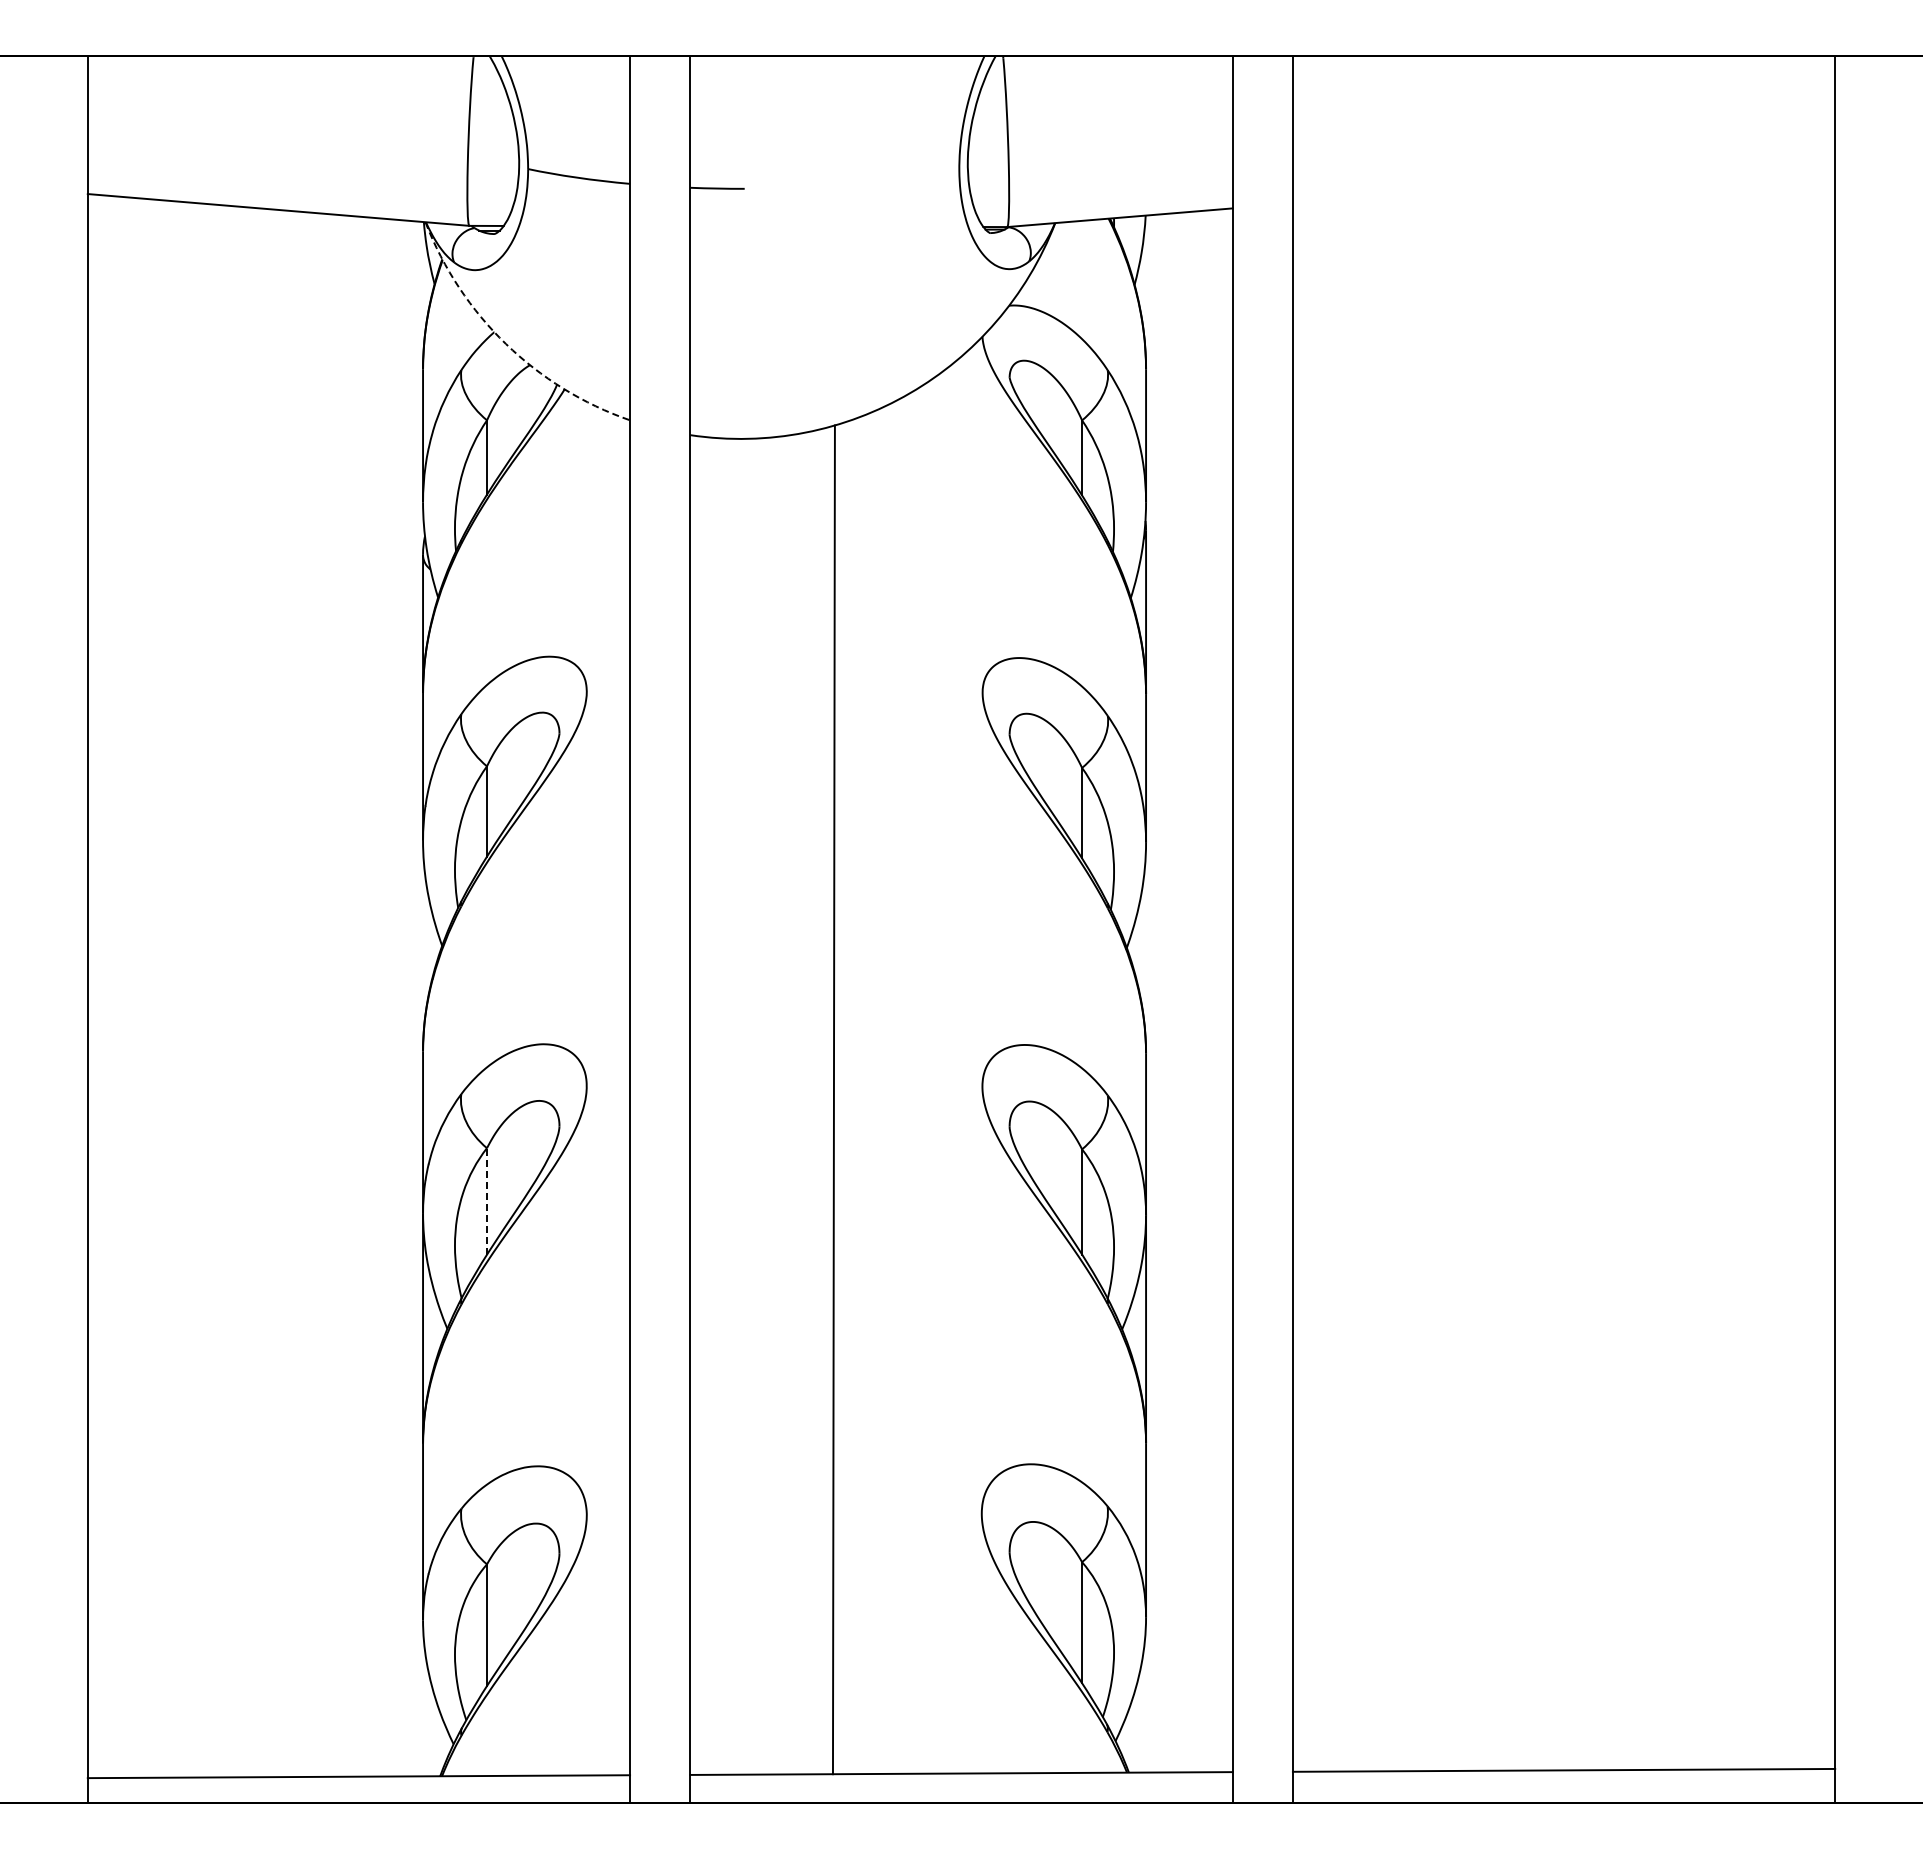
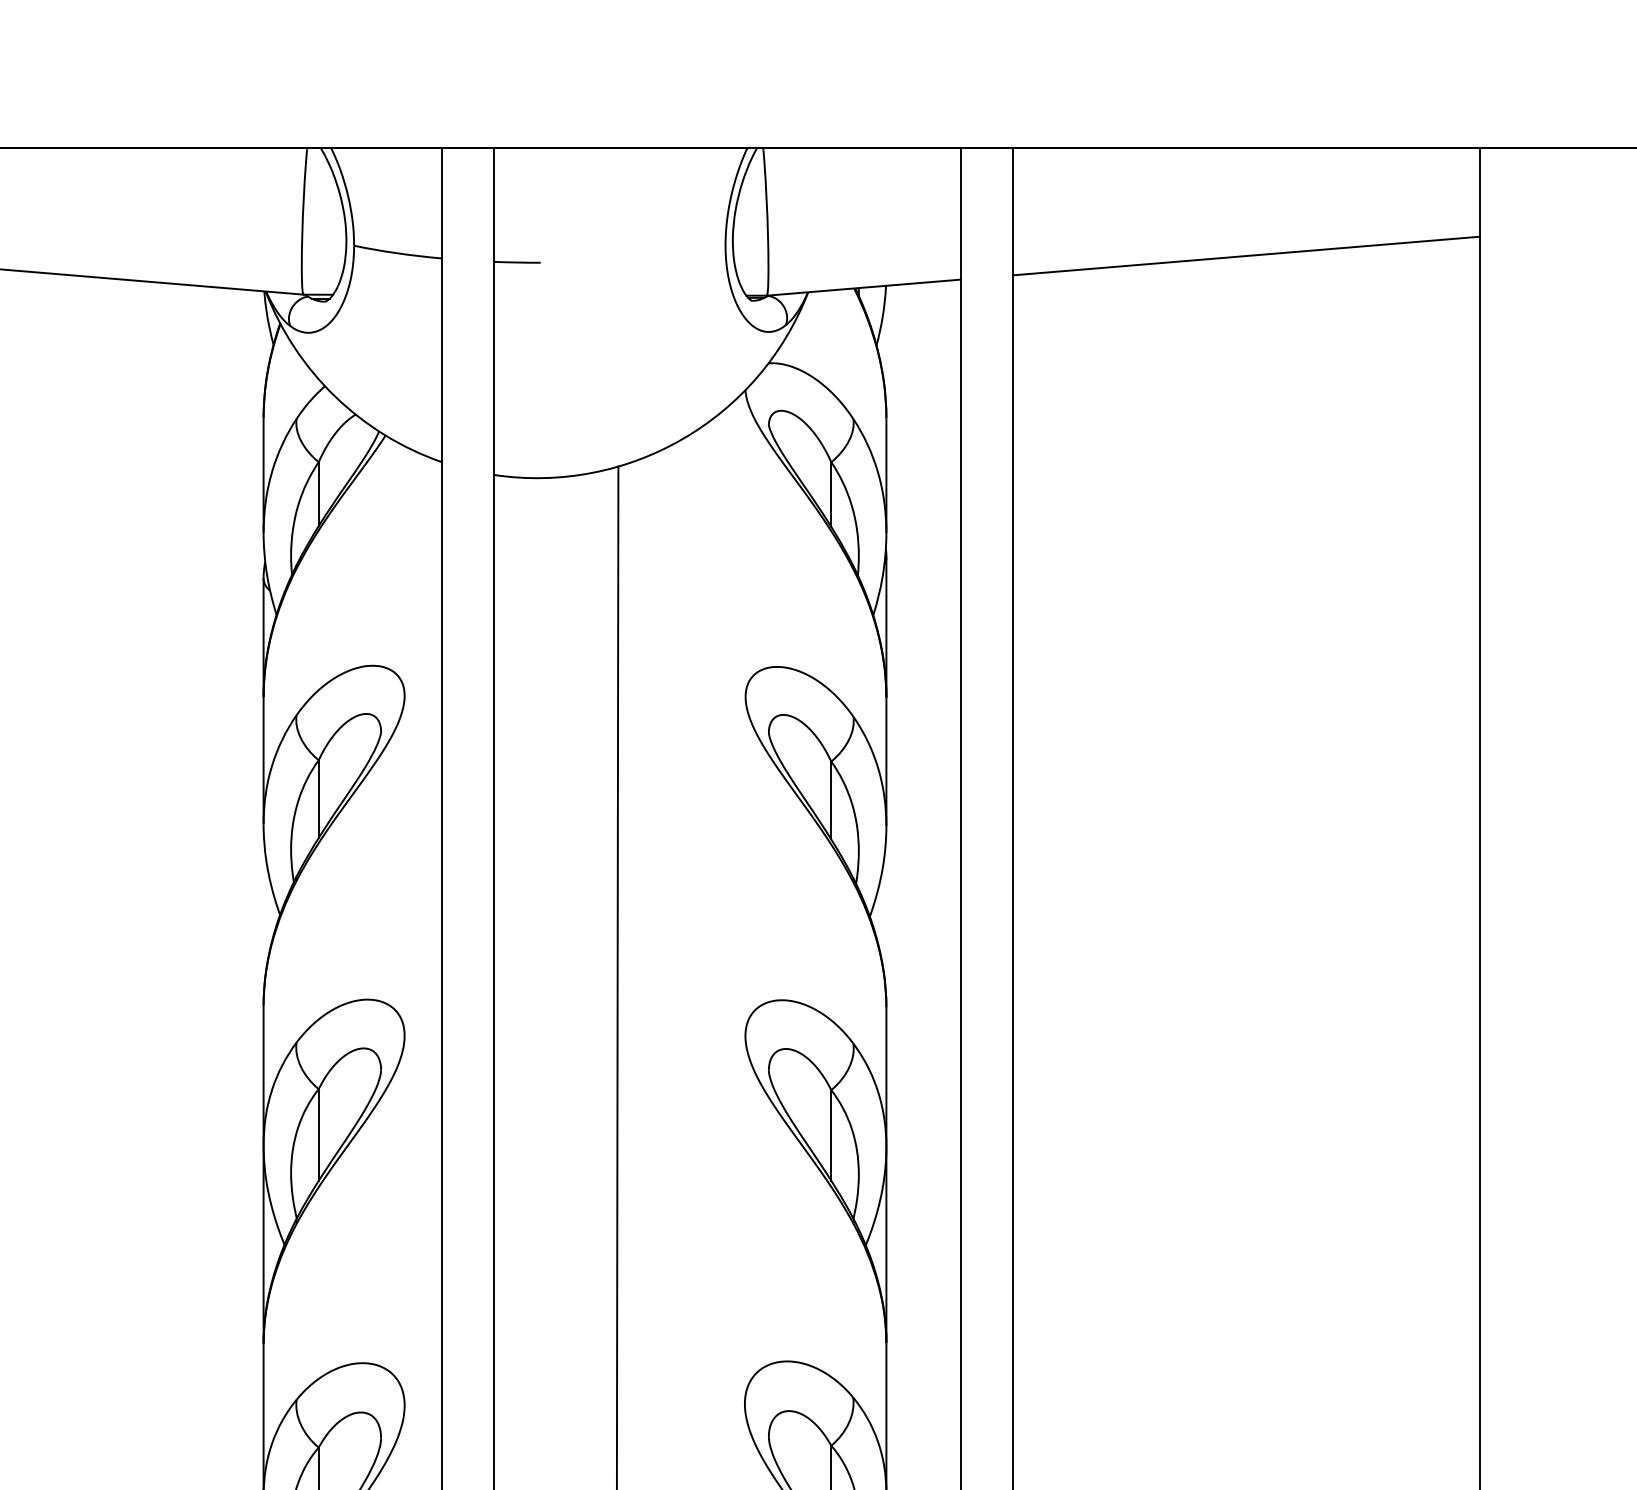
line: (1563, 180) -> (1245, 255), added
arc: (505, 343) -> (334, 395), dashed -> solid
line: (487, 1200) -> (319, 1134), dashed -> solid

